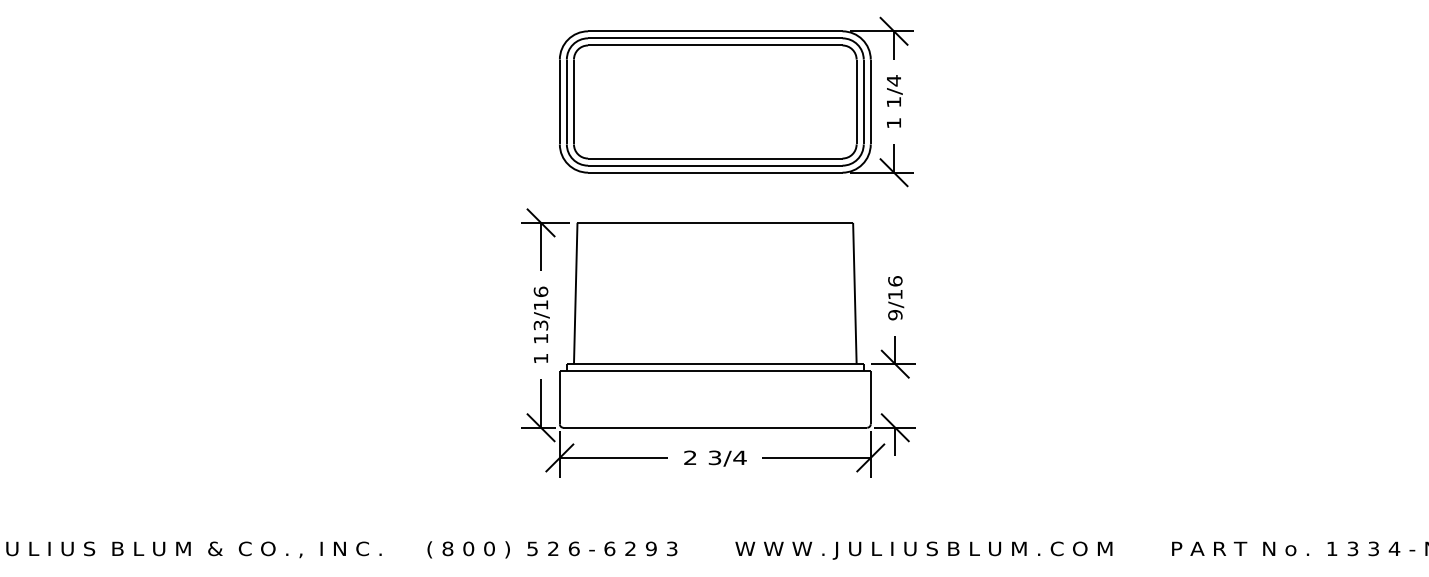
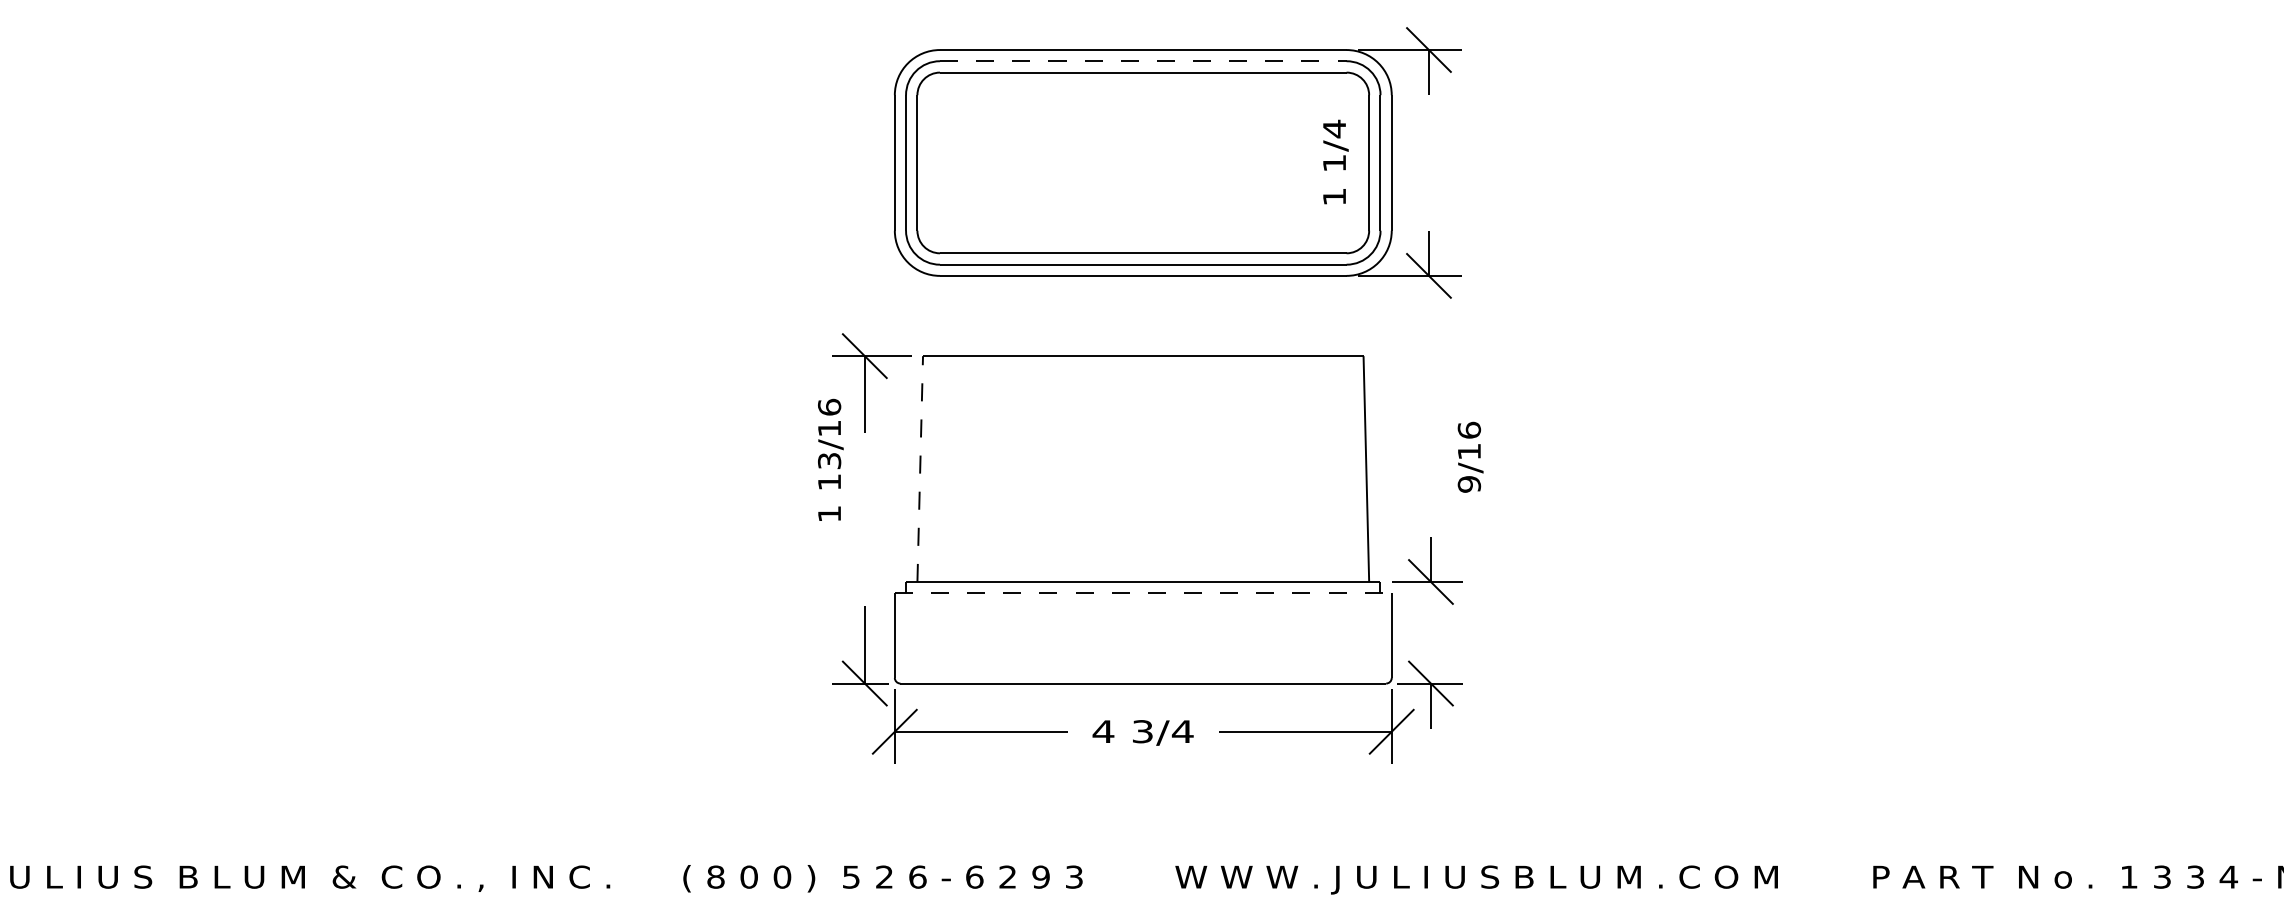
line: (715, 38) -> (1143, 61), solid -> dashed
text: (894, 101) -> (1335, 162), moved
line: (575, 293) -> (919, 468), solid -> dashed
text: (896, 298) -> (1471, 457), moved
text: (541, 324) -> (830, 459), moved
line: (715, 371) -> (1143, 593), solid -> dashed
text: (690, 457) -> (1103, 731), 2 -> 4

